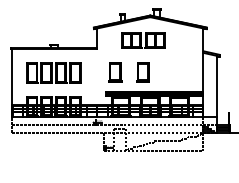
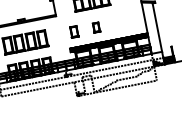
part: (115, 72) -> (74, 32), size x0.7
part: (142, 72) -> (95, 27), size x0.6

